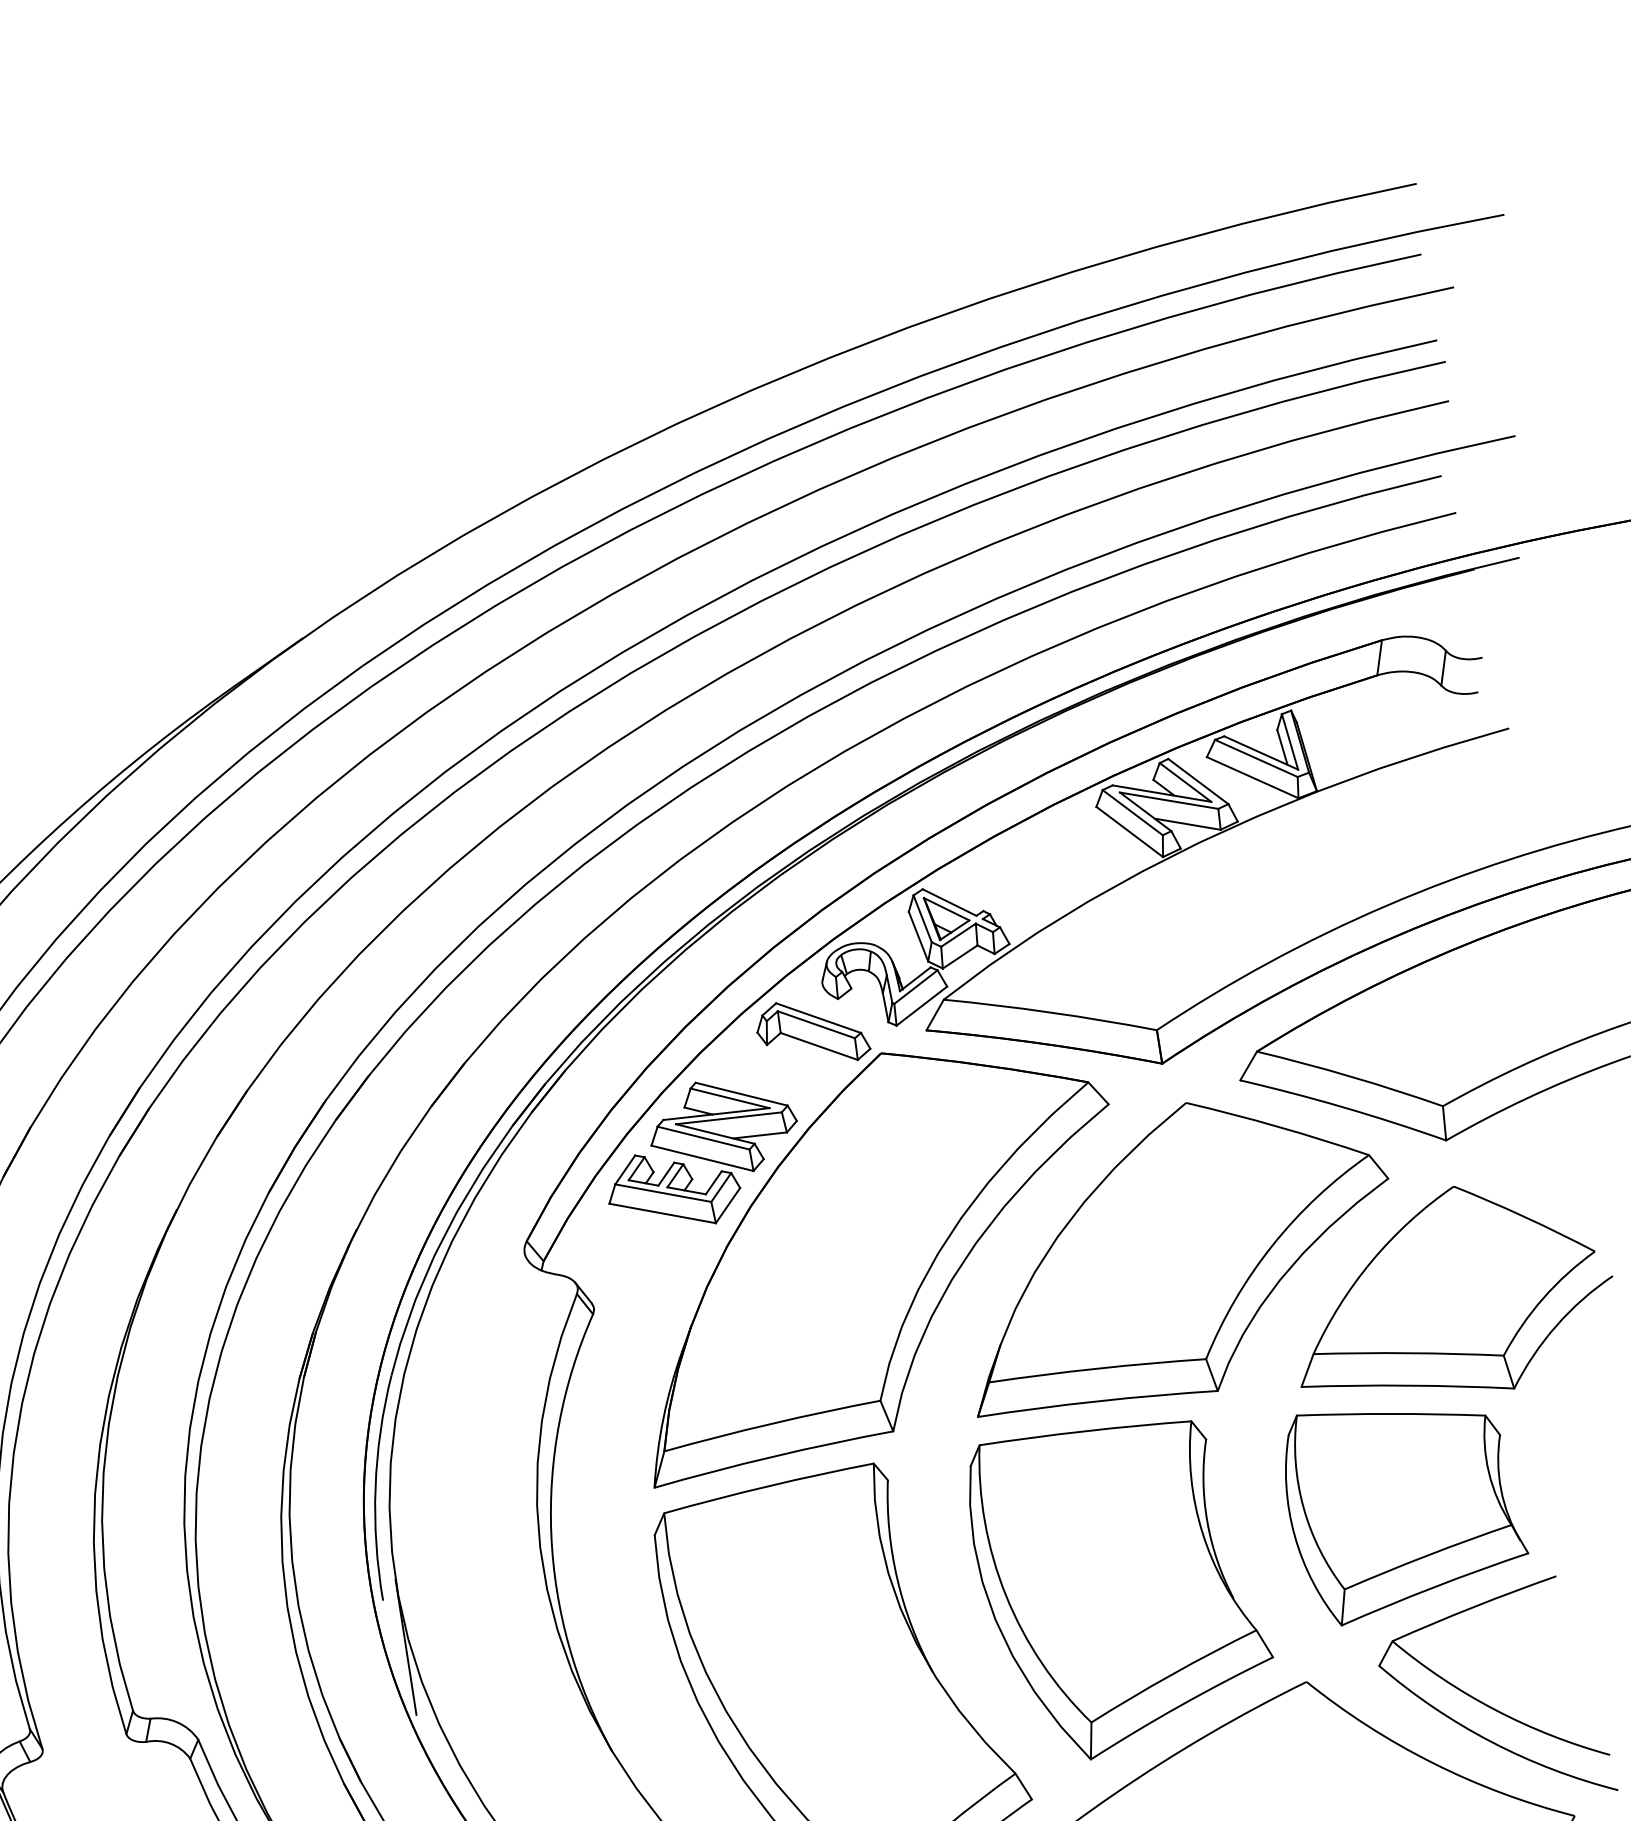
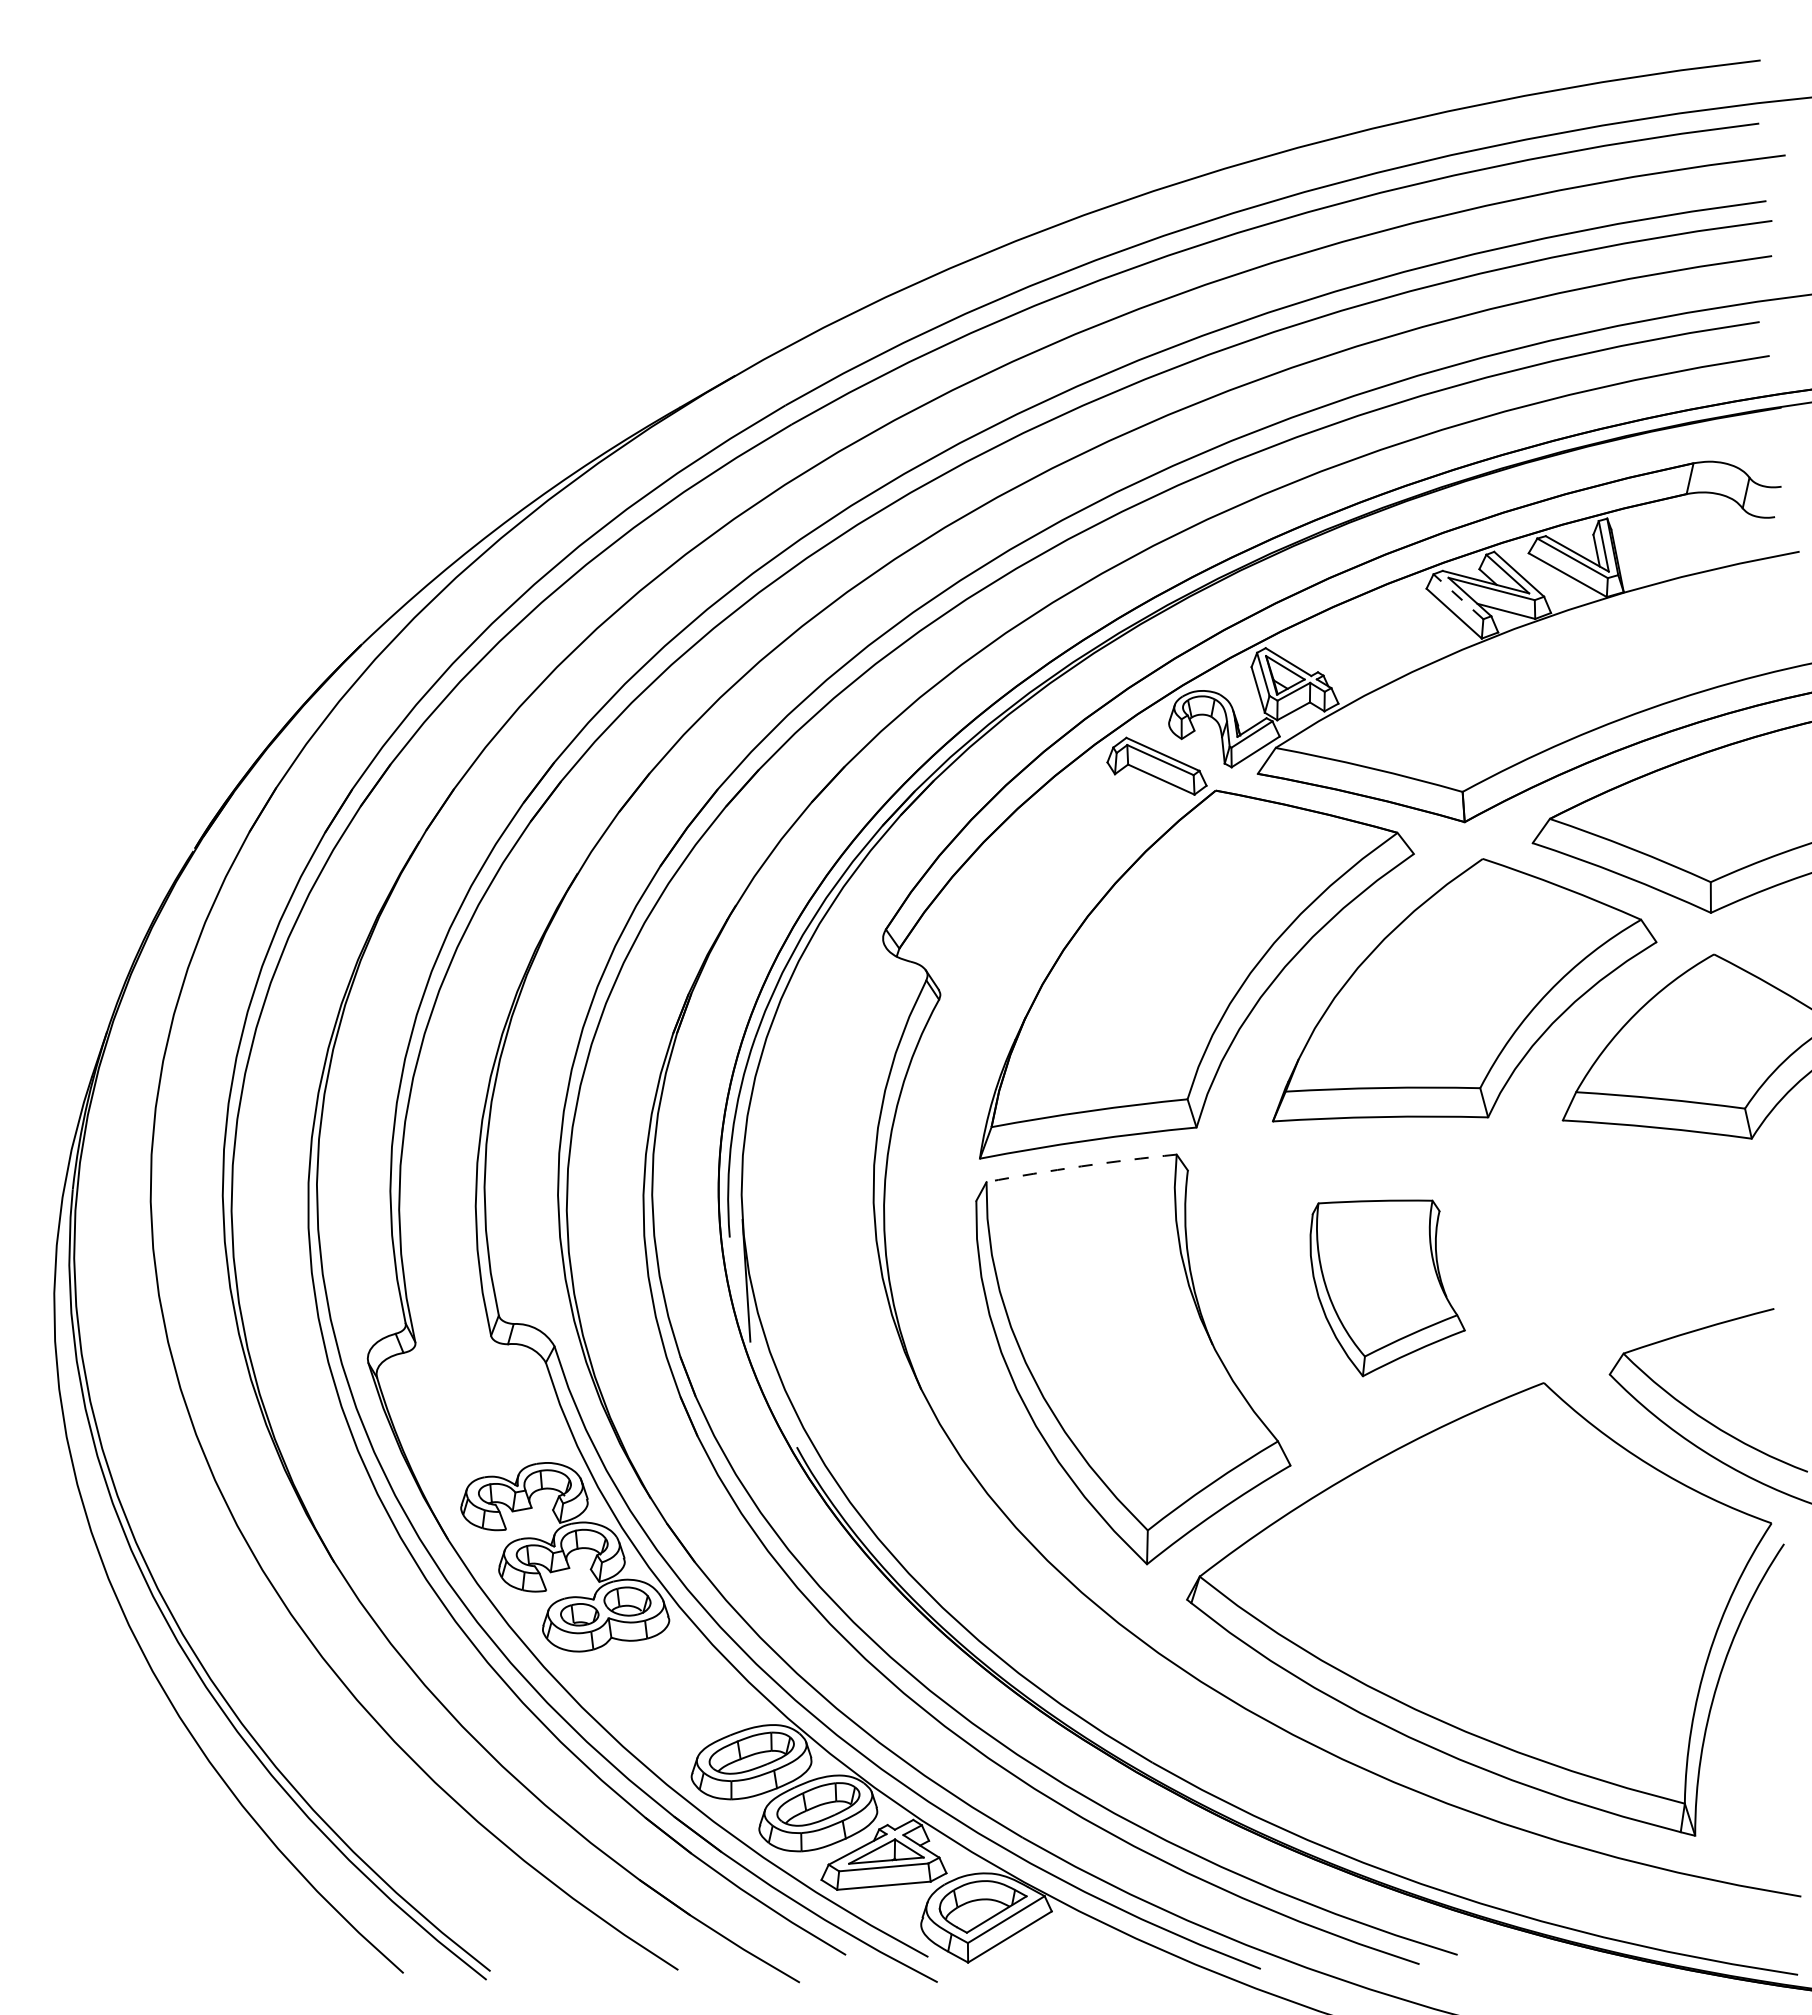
line: (1132, 812) -> (1458, 596), solid -> dashed
part: (701, 1153) -> (1048, 865), removed
arc: (768, 1486) -> (1081, 1166), solid -> dashed
part: (1406, 1512) -> (1646, 1240), removed
part: (1122, 1592) -> (1387, 1288), size x0.6

